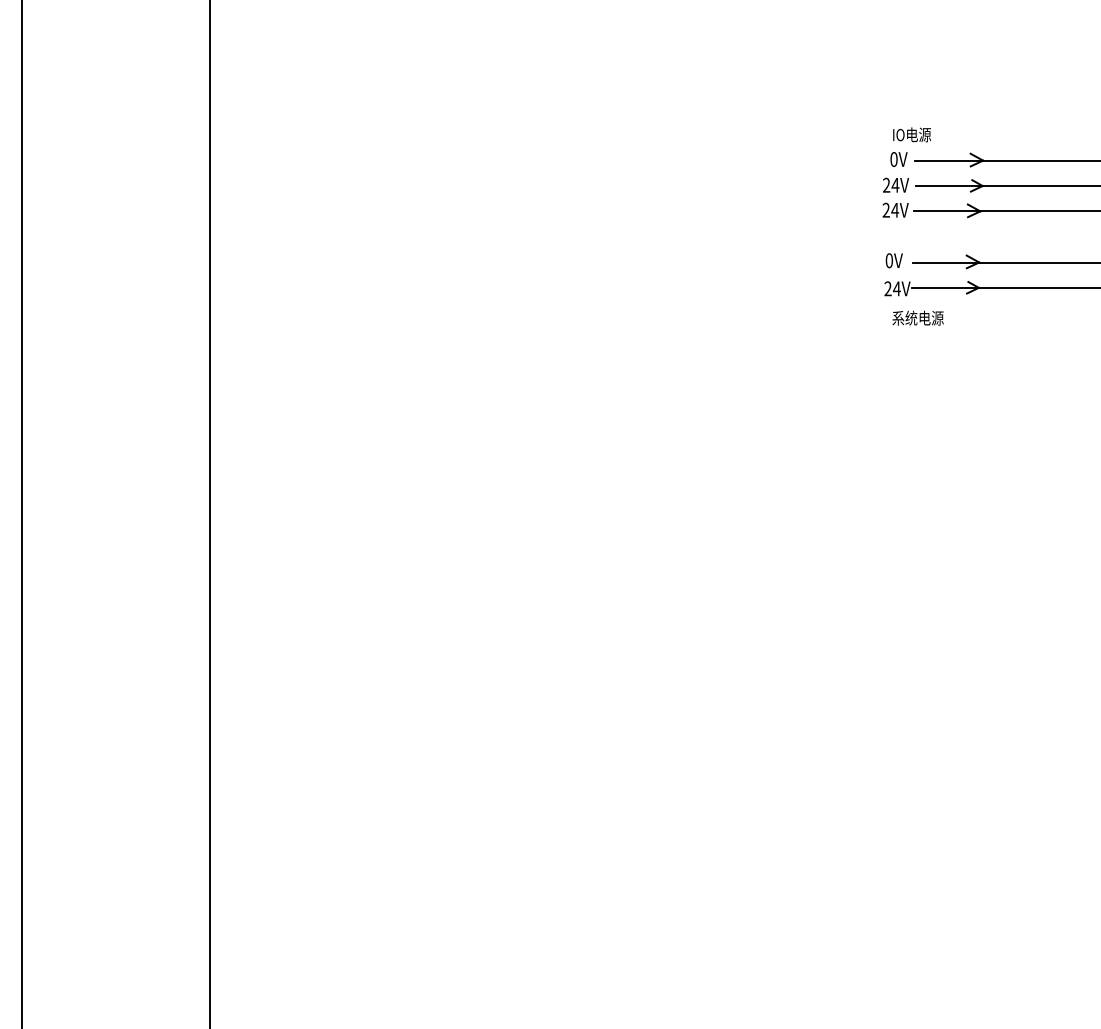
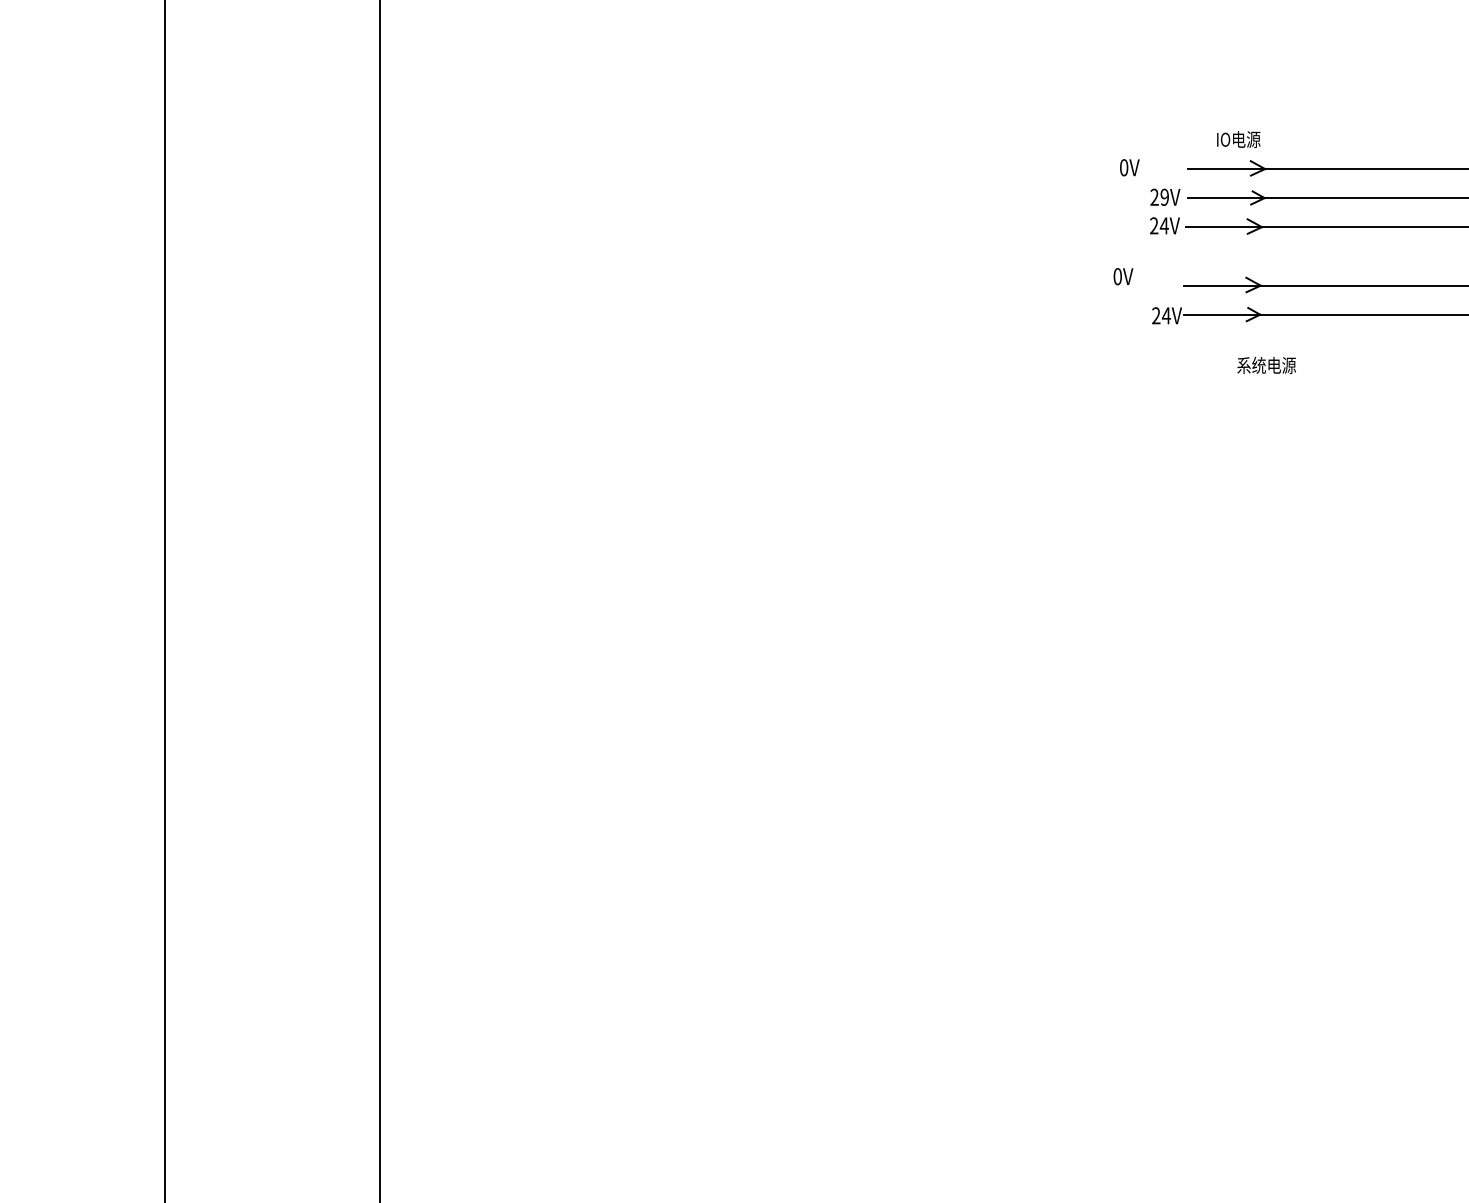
text: (911, 134) -> (1238, 139), moved
text: (898, 159) -> (1129, 167), moved
text: (895, 184) -> (1164, 196), 24V -> 29V
text: (894, 260) -> (1123, 276), moved
text: (917, 318) -> (1266, 365), moved

